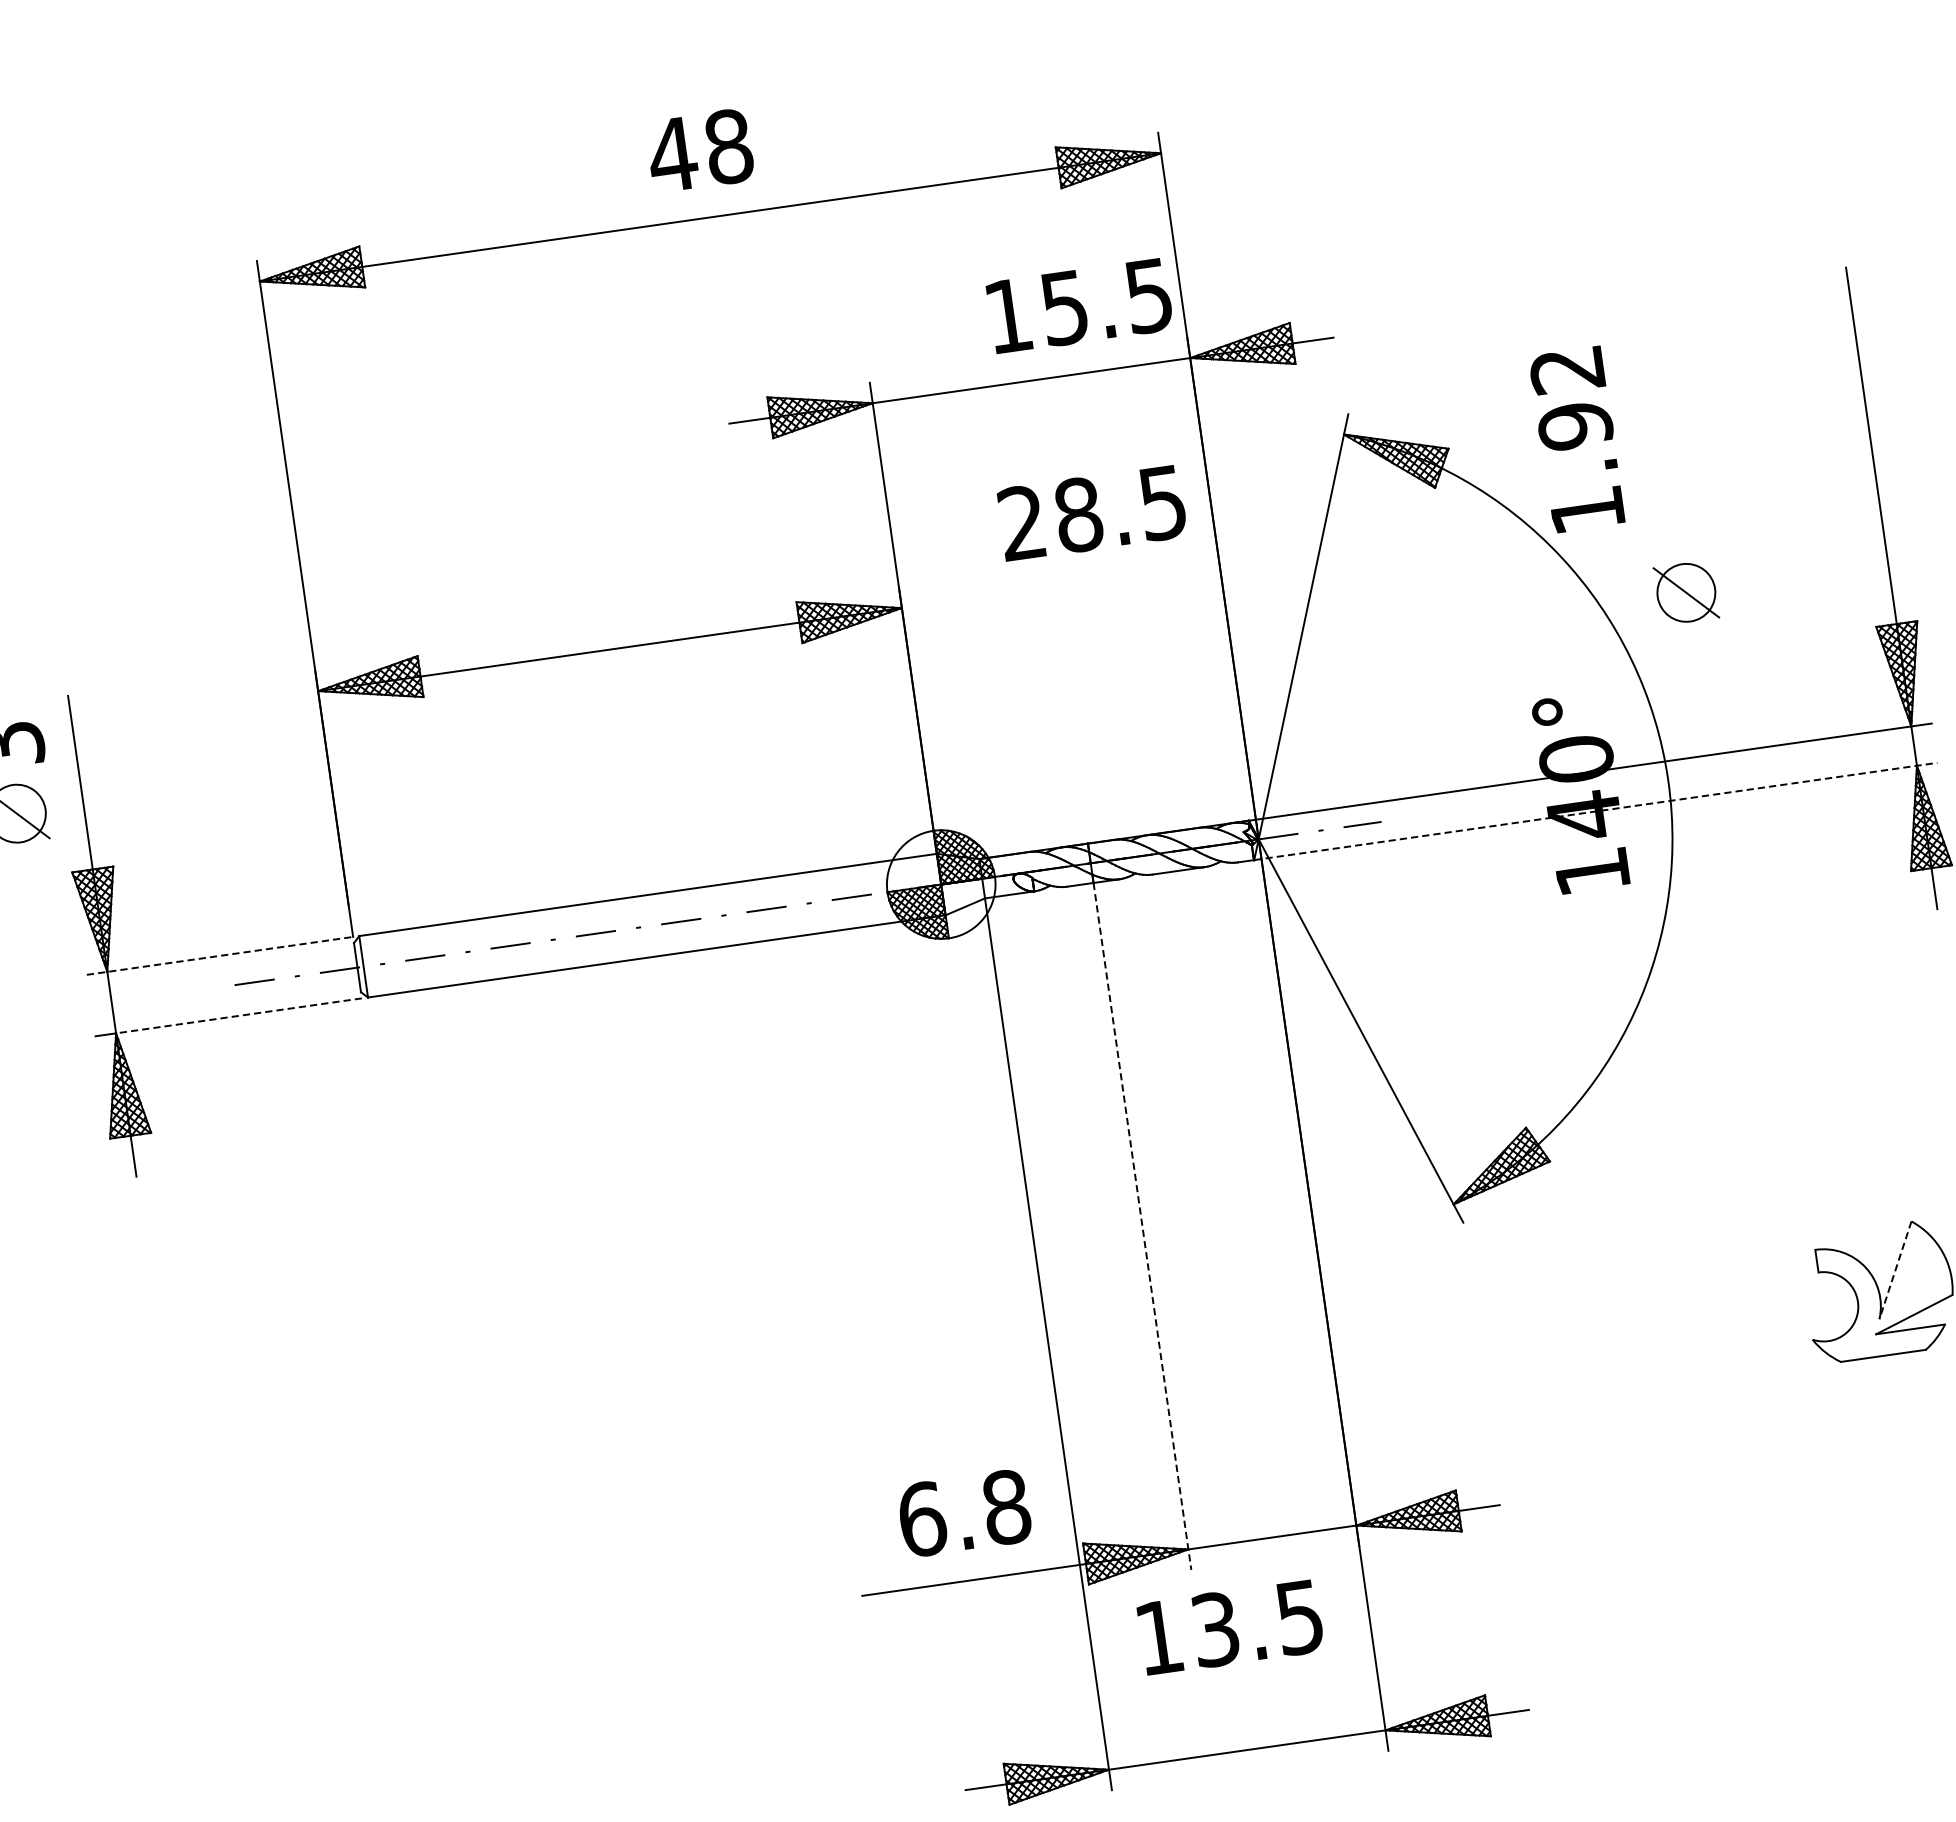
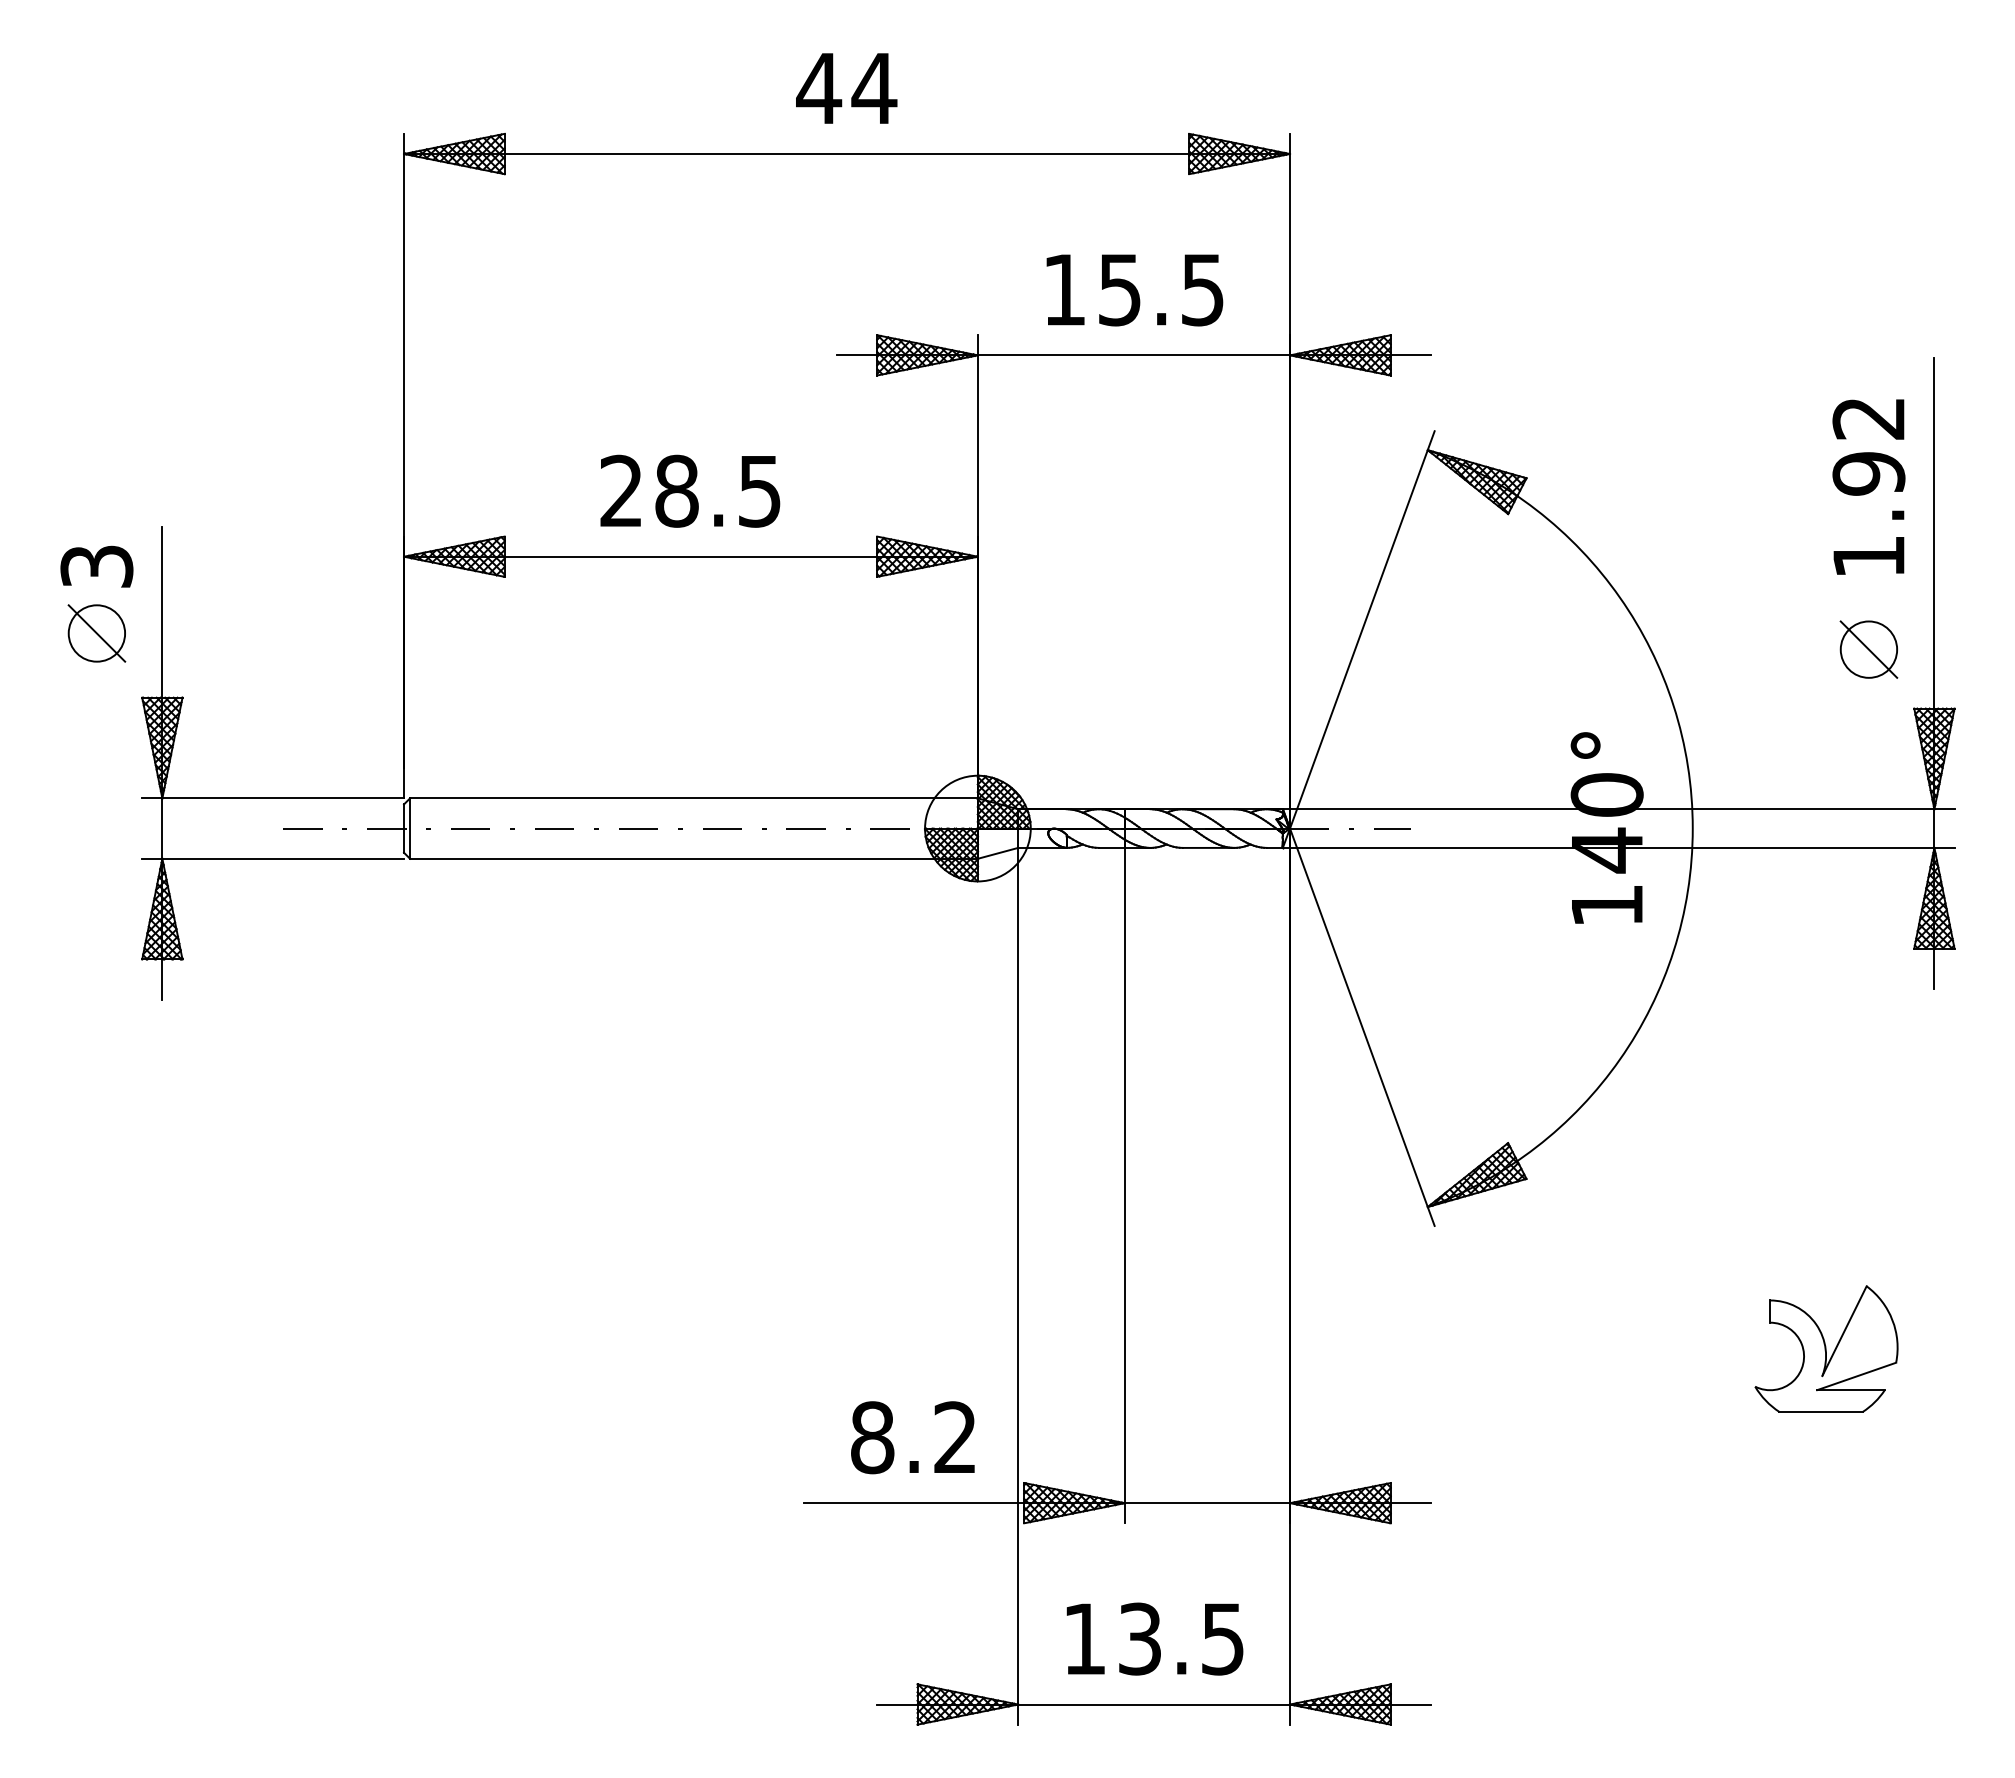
text: (728, 146) -> (874, 88), 48 -> 44
text: (1079, 306) -> (1134, 290), moved
text: (1576, 439) -> (1868, 486), moved
text: (1092, 512) -> (690, 490), moved
part: (1685, 592) -> (1868, 649), moved
line: (1595, 811) -> (1618, 847), dashed -> solid
line: (220, 955) -> (273, 798), dashed -> solid
line: (239, 1015) -> (283, 858), dashed -> solid
line: (1142, 1226) -> (1124, 1185), dashed -> solid
line: (1895, 1270) -> (1844, 1331), dashed -> solid
text: (964, 1513) -> (914, 1437), 6.8 -> 8.2
text: (1230, 1626) -> (1154, 1638), moved

